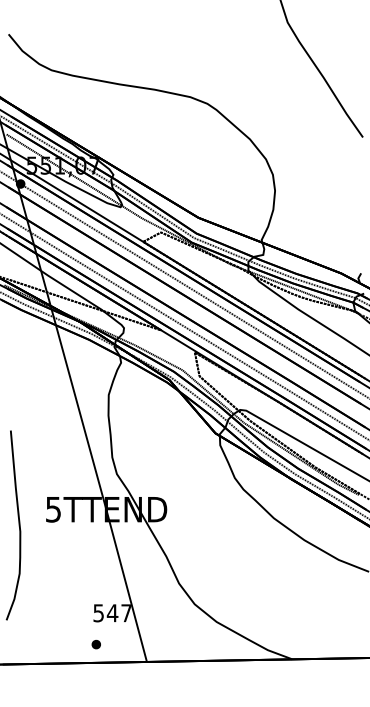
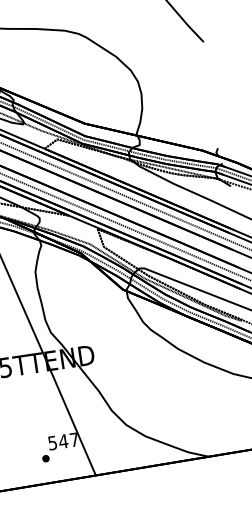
part: (95, 644) -> (45, 458), moved

